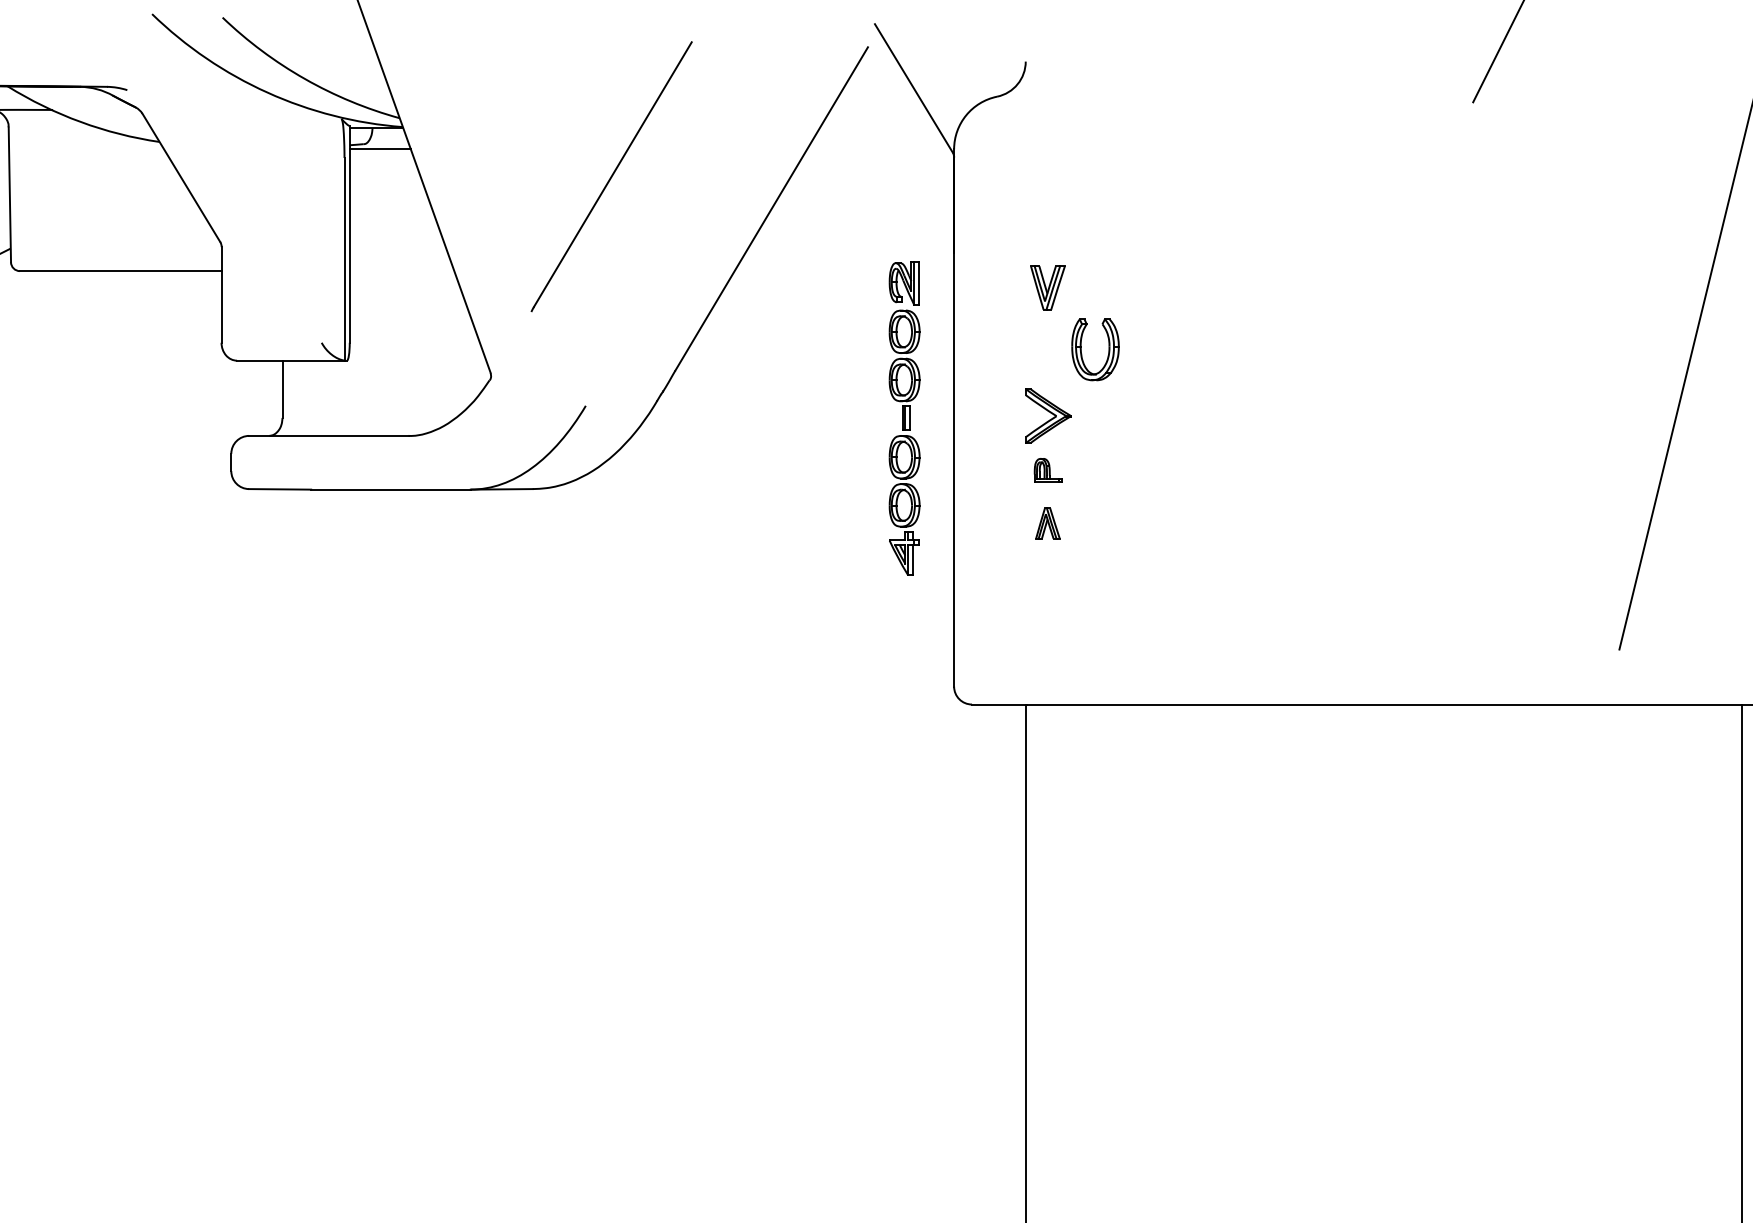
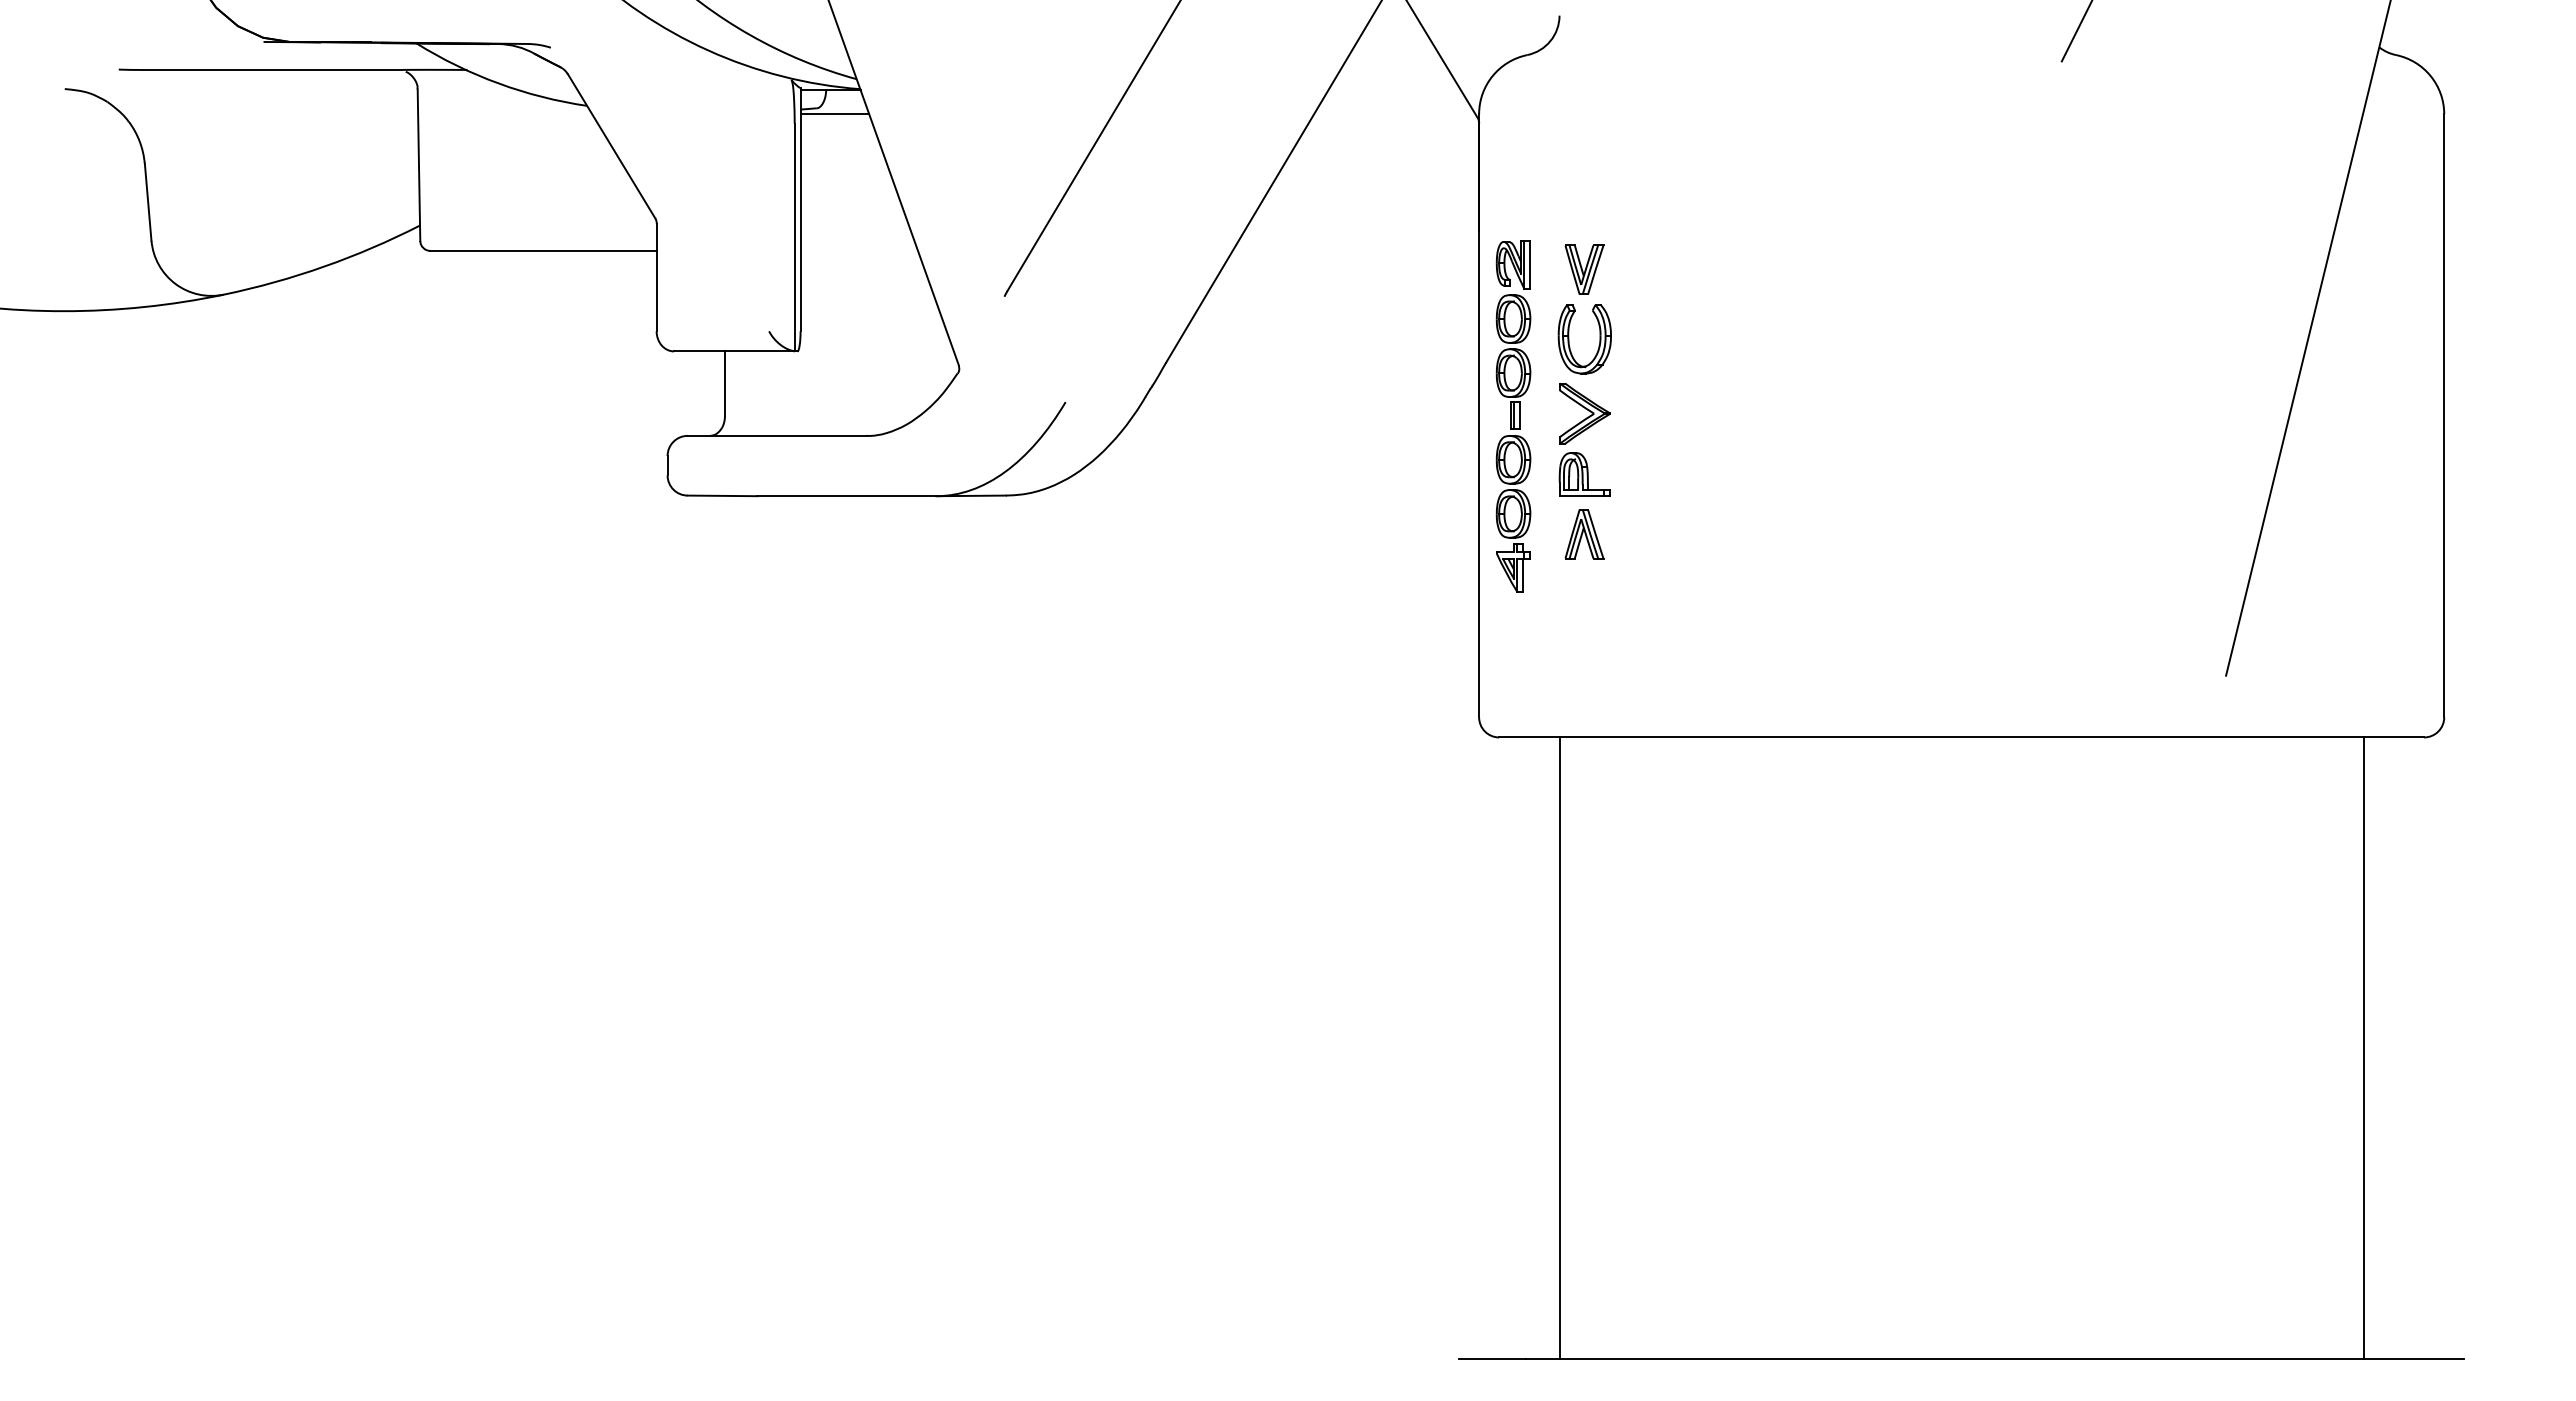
part: (1081, 350) -> (1569, 339), moved
part: (904, 418) -> (1513, 416), moved
part: (1047, 470) -> (1584, 474), size x1.67
part: (1047, 523) -> (1584, 534), size x1.43

